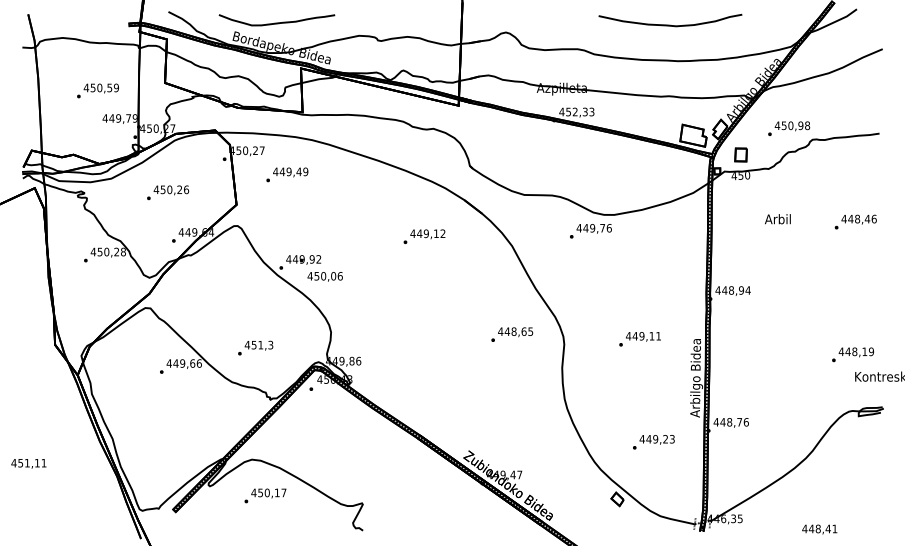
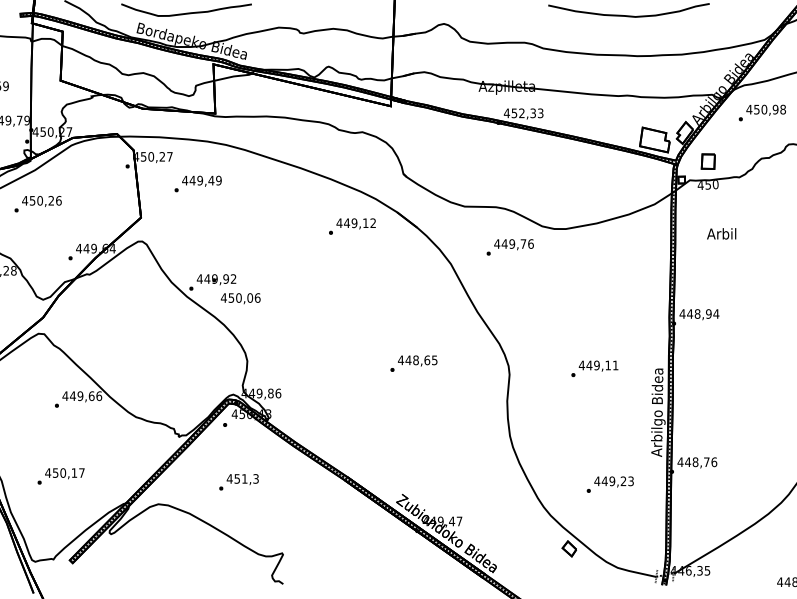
text: (789, 128) -> (762, 112), moved
text: (168, 192) -> (38, 203), moved
text: (777, 219) -> (721, 234), moved
text: (590, 231) -> (509, 247), moved
text: (424, 236) -> (352, 226), moved
text: (512, 334) -> (414, 363), moved
text: (255, 347) -> (238, 481), moved
text: (265, 495) -> (61, 475), moved

